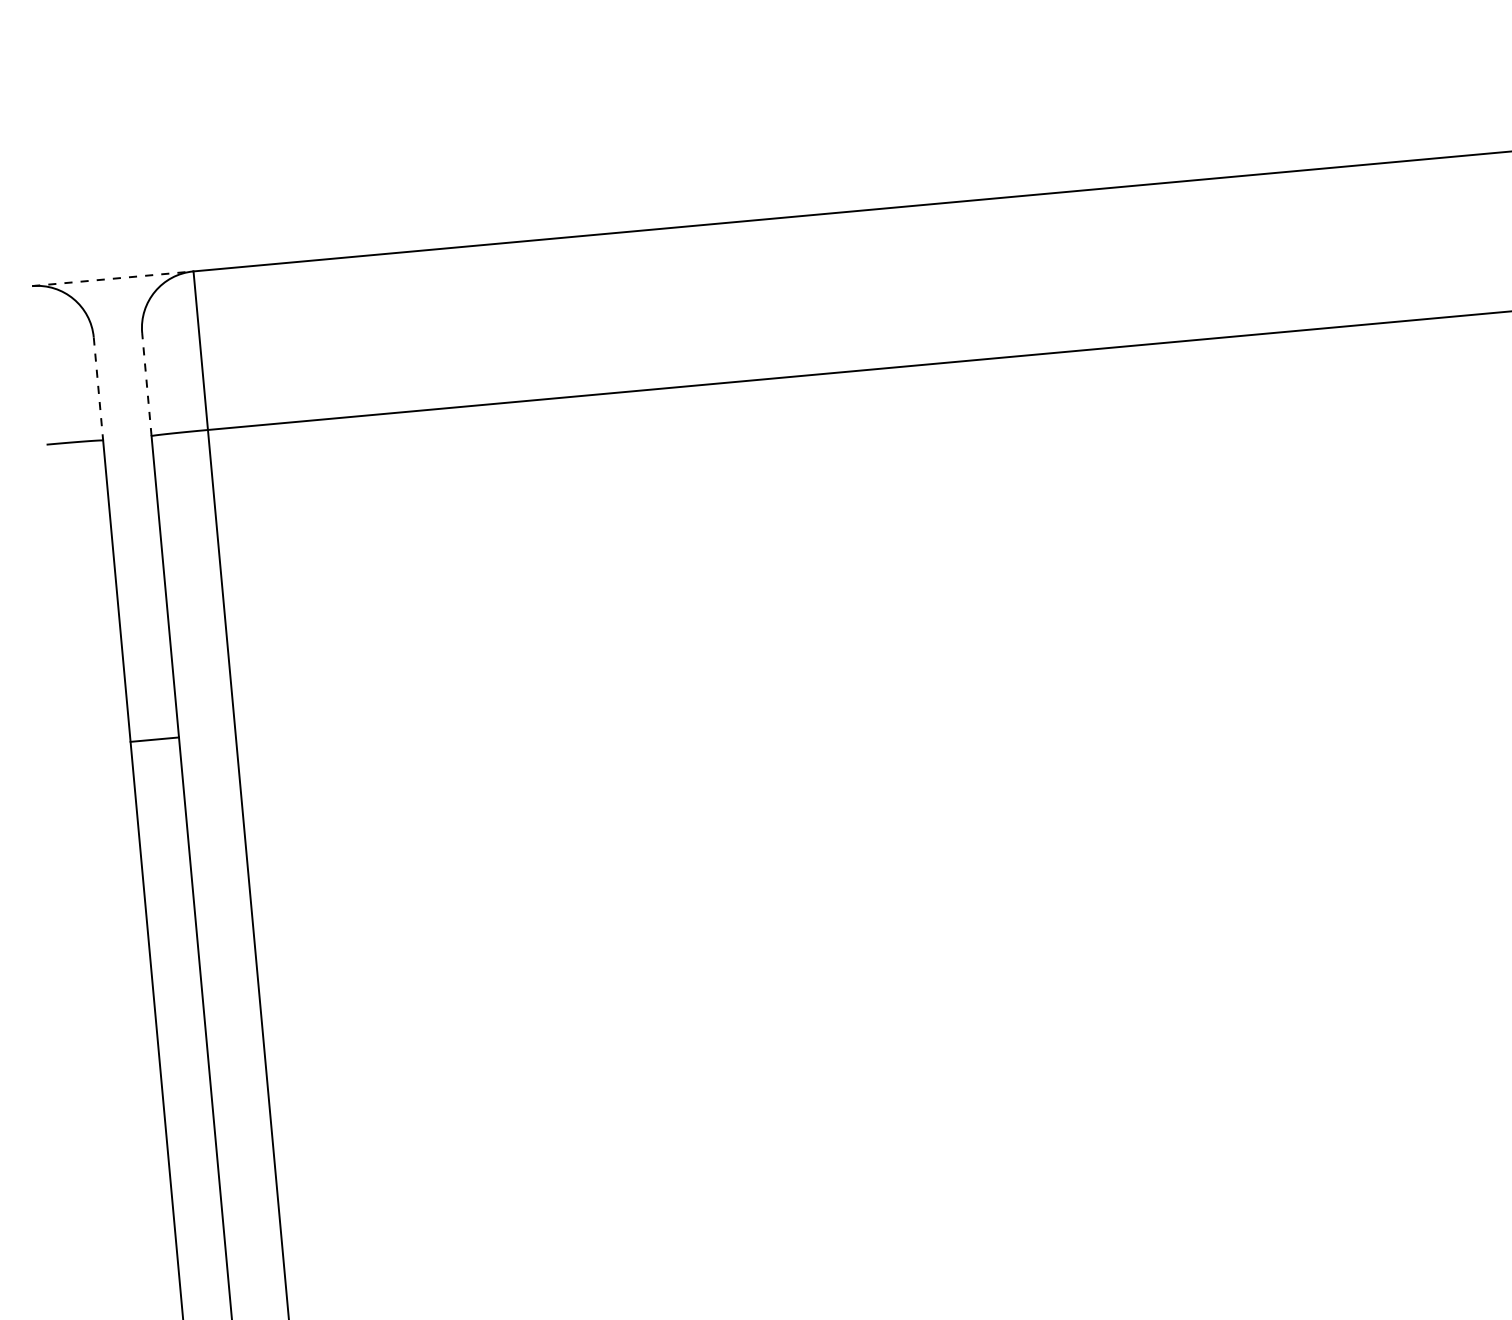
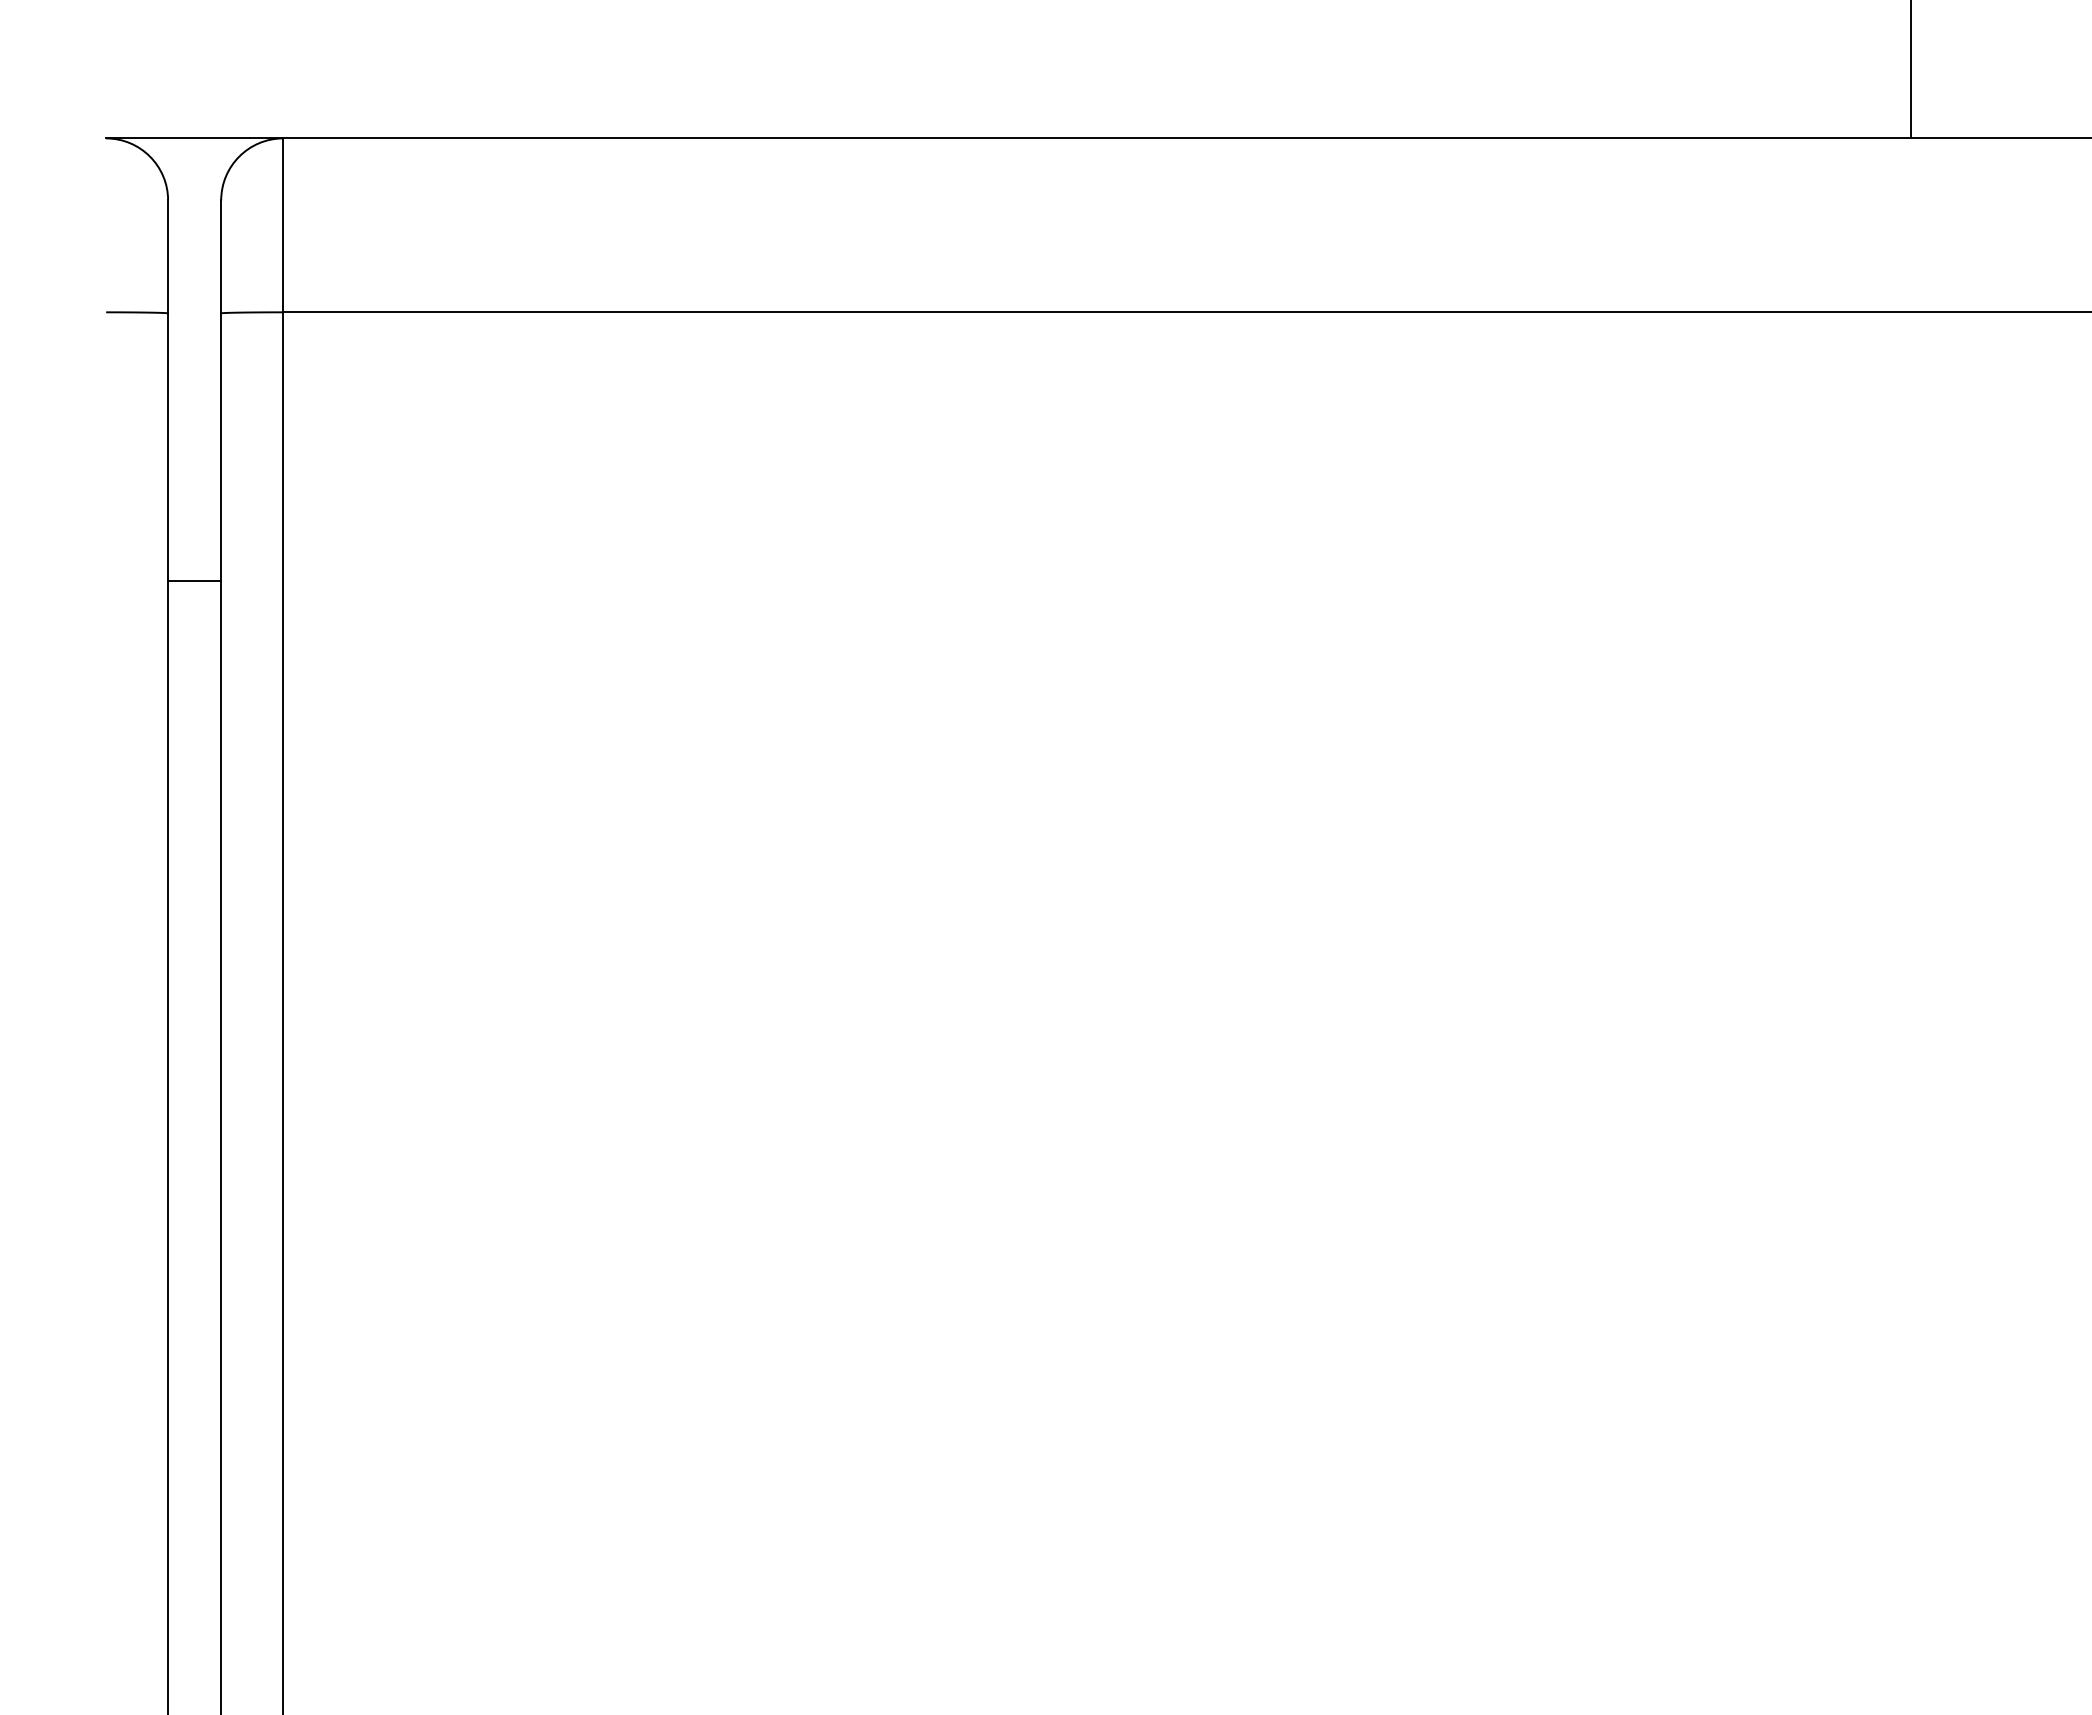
line: (113, 278) -> (195, 138), dashed -> solid
line: (147, 384) -> (221, 256), dashed -> solid
line: (98, 388) -> (168, 256), dashed -> solid
line: (154, 739) -> (194, 580), moved

